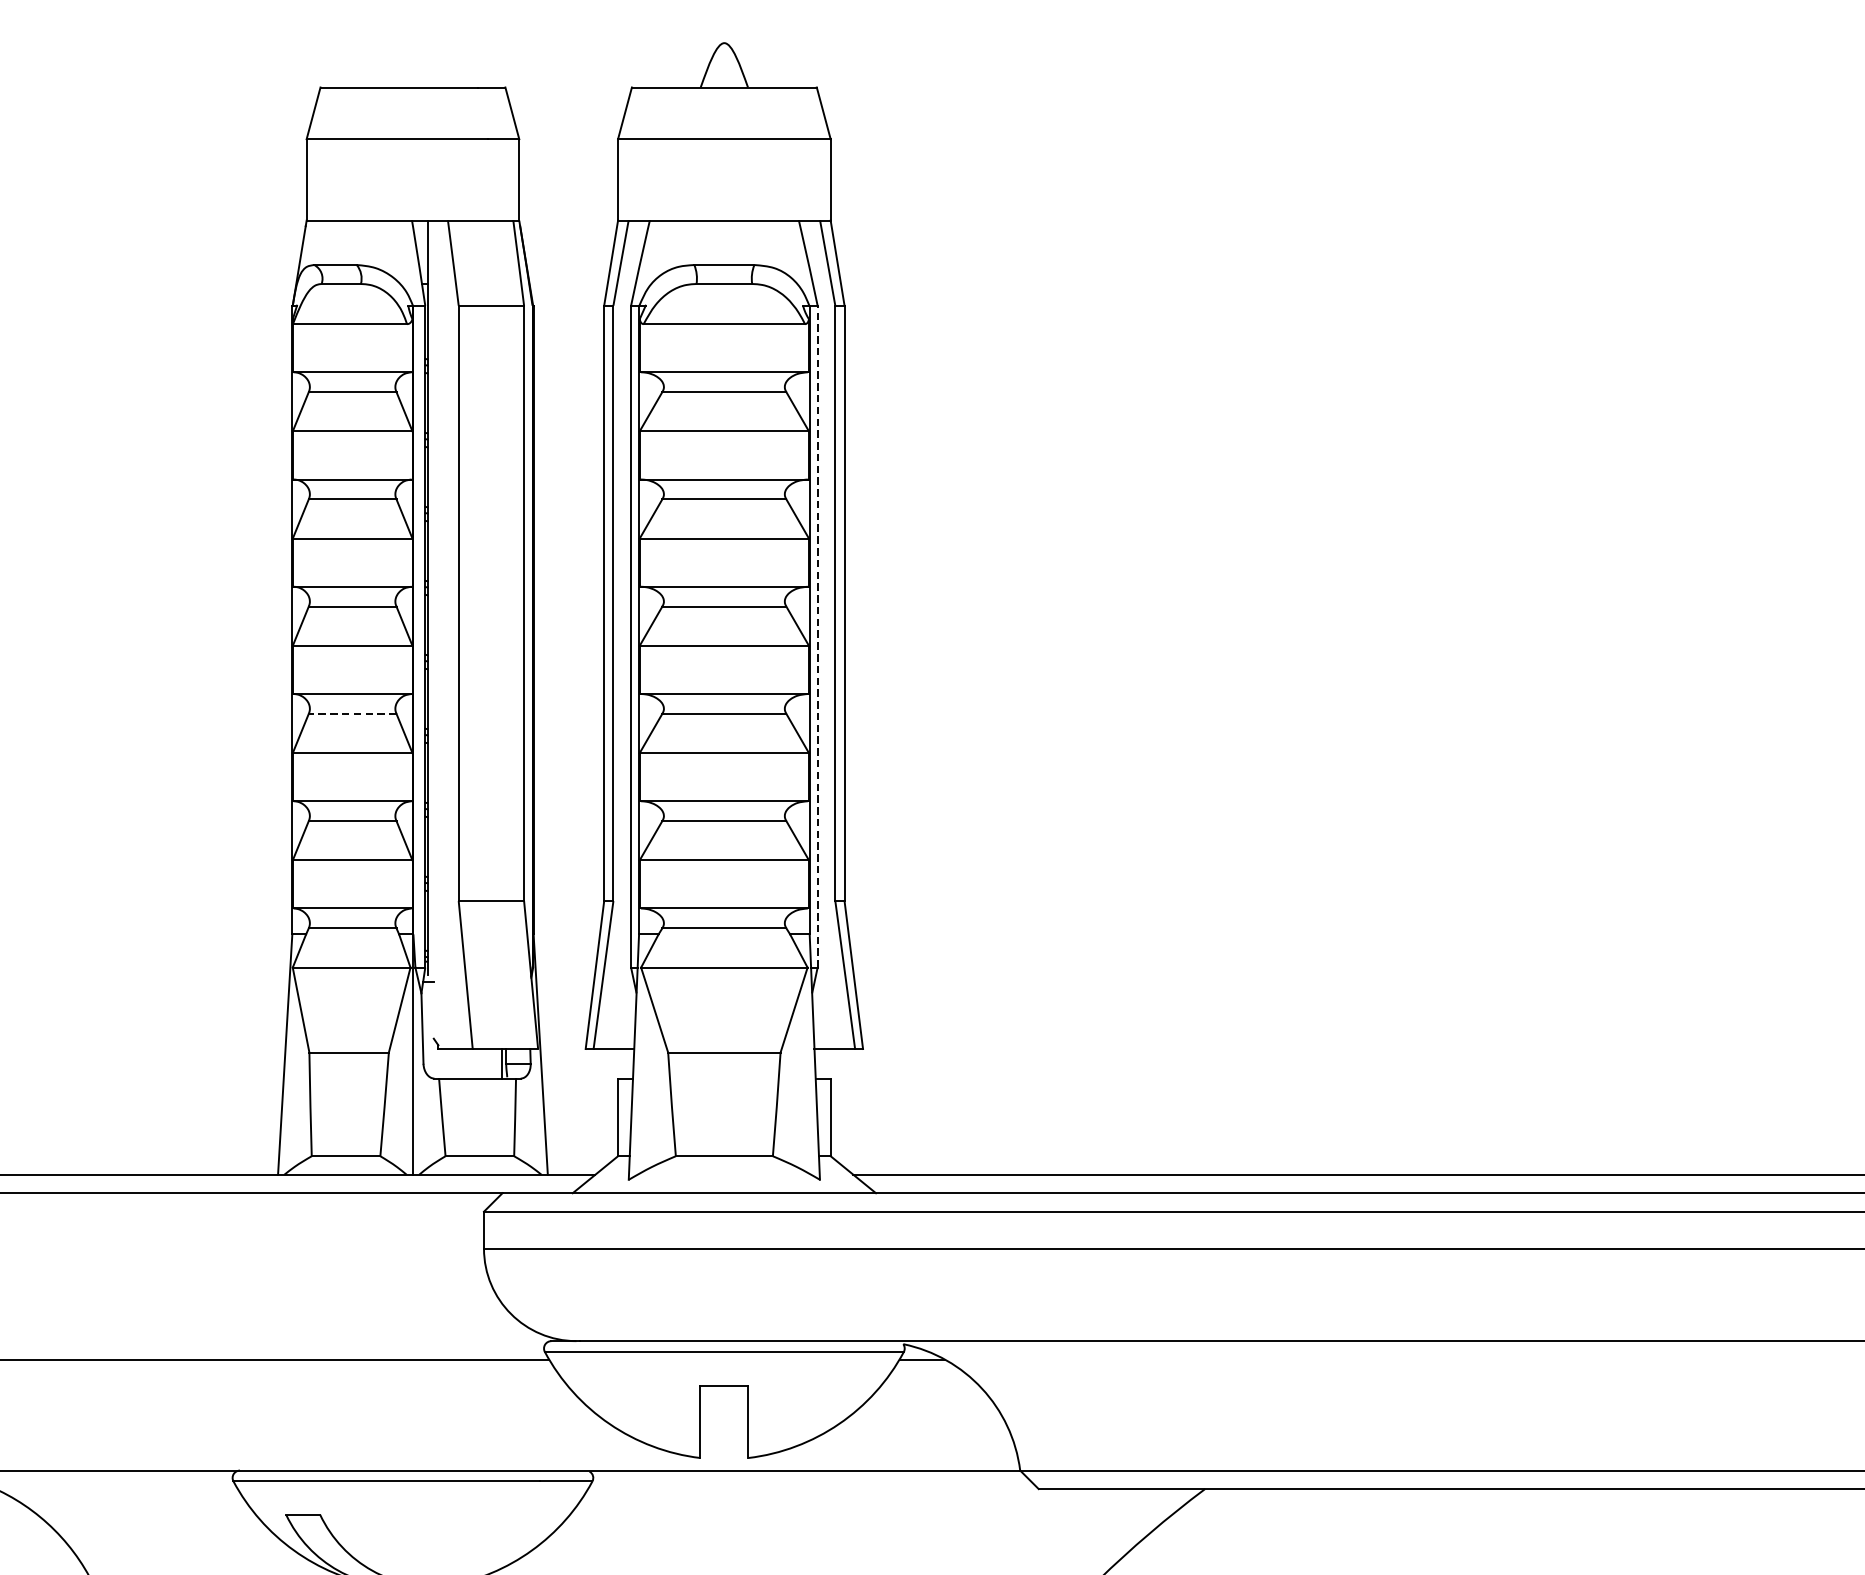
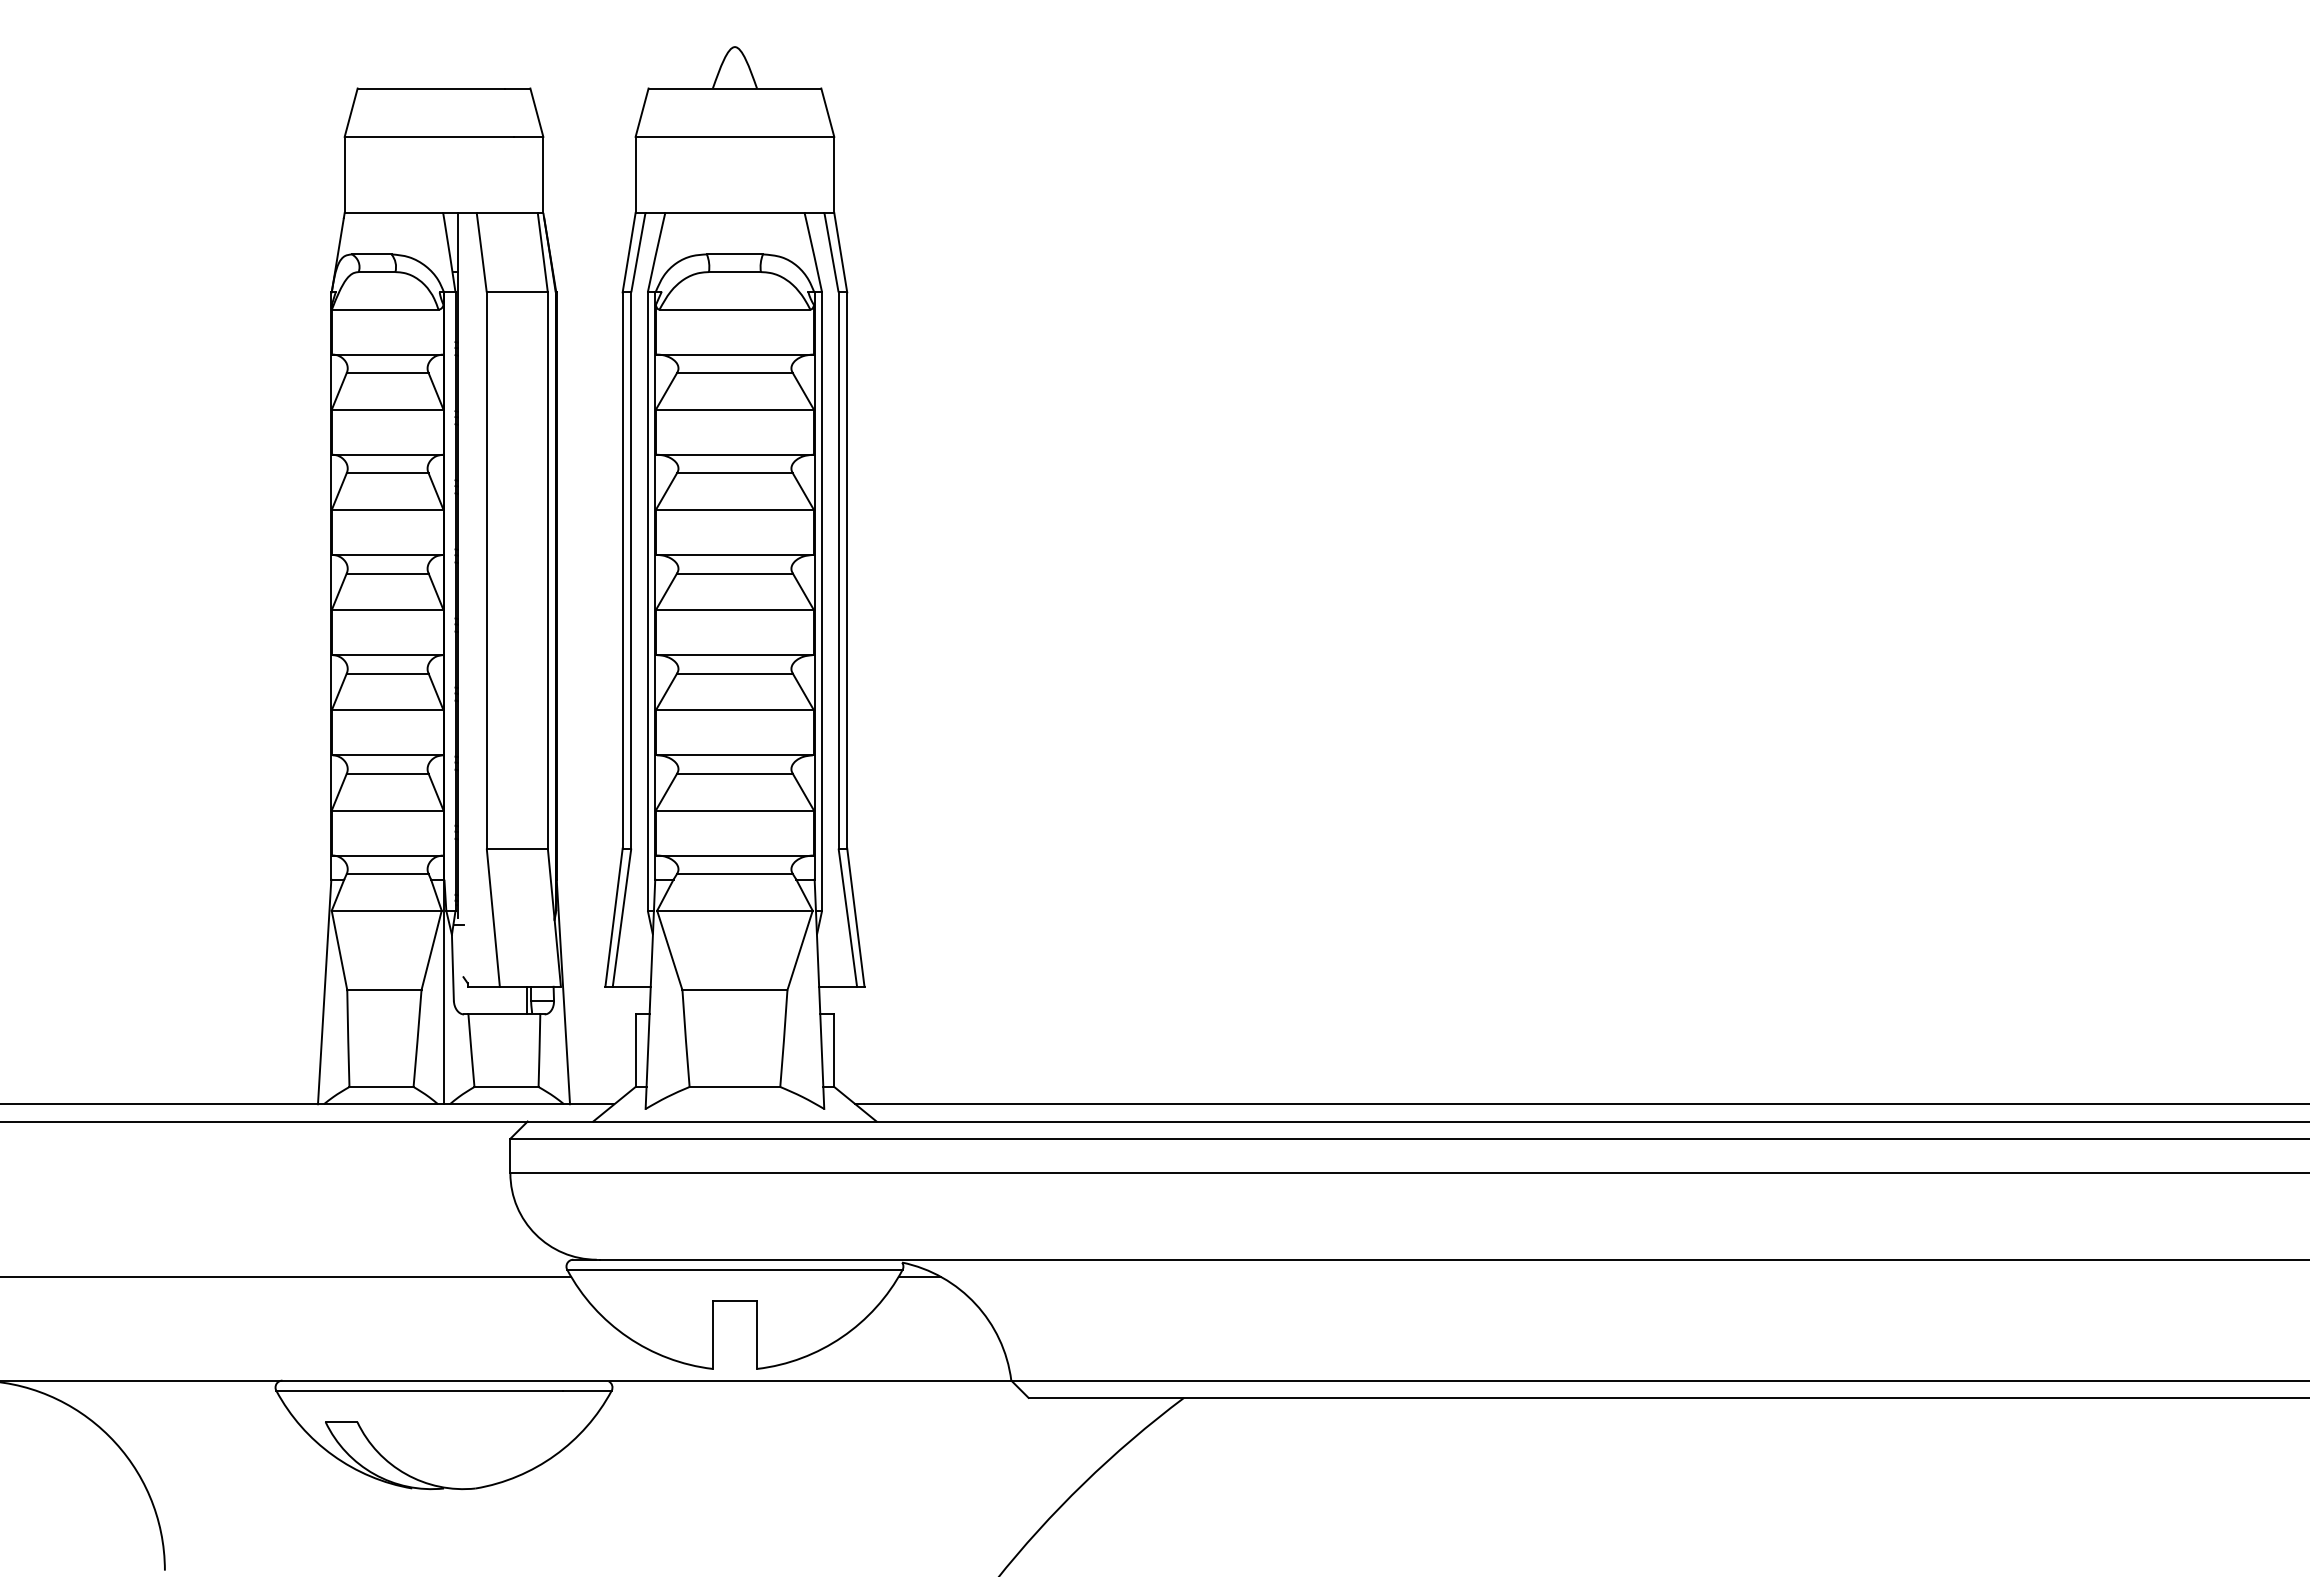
line: (818, 636) -> (822, 601), dashed -> solid
line: (352, 713) -> (387, 673), dashed -> solid

